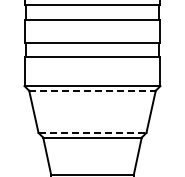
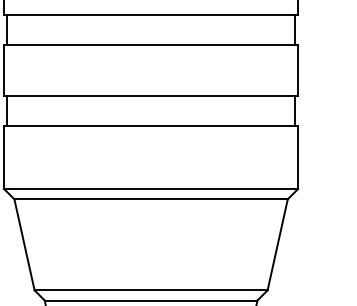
line: (92, 90) -> (151, 198), dashed -> solid
line: (92, 132) -> (151, 289), dashed -> solid

